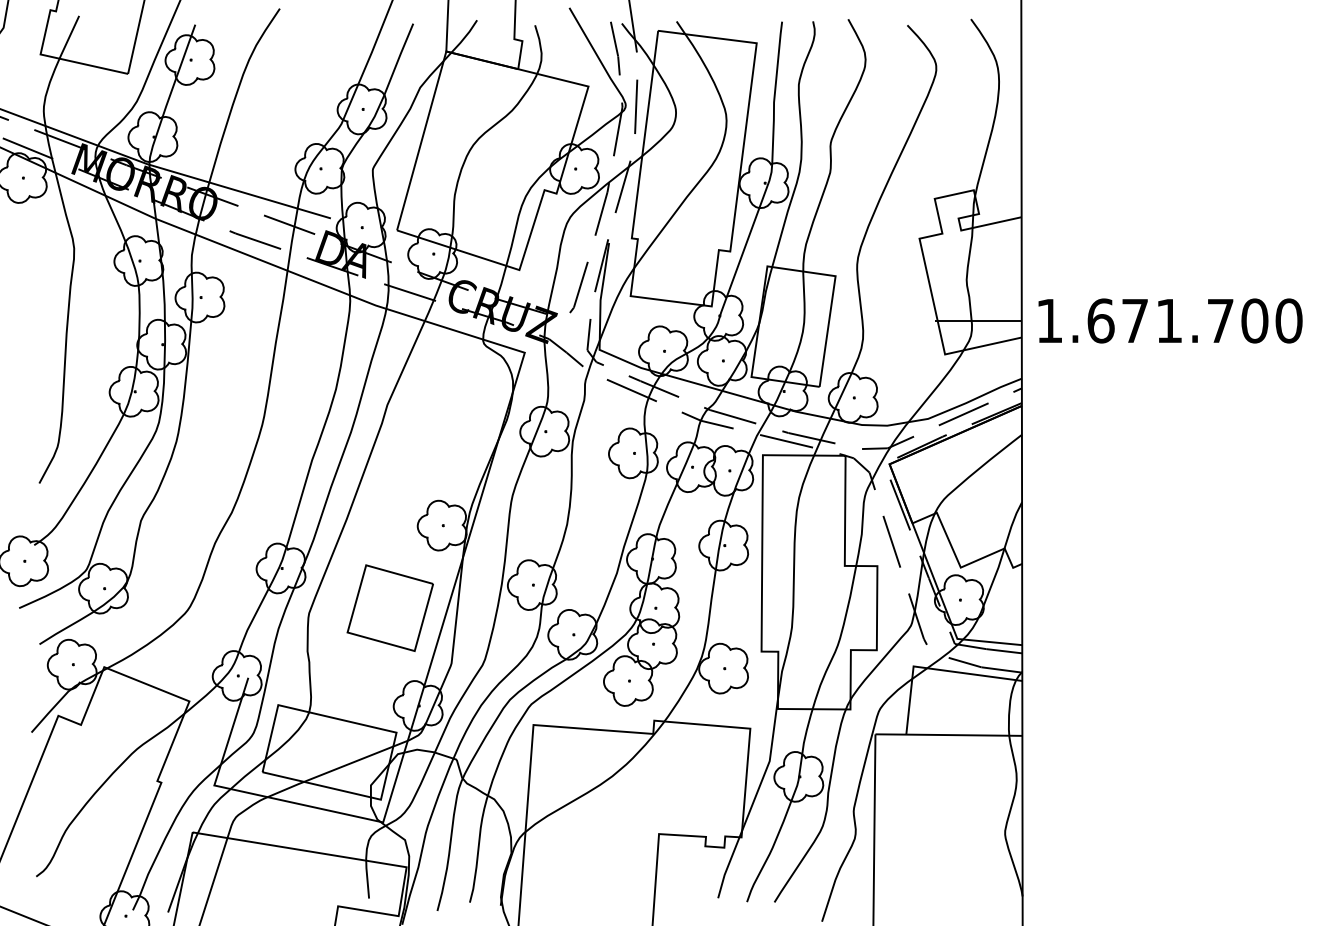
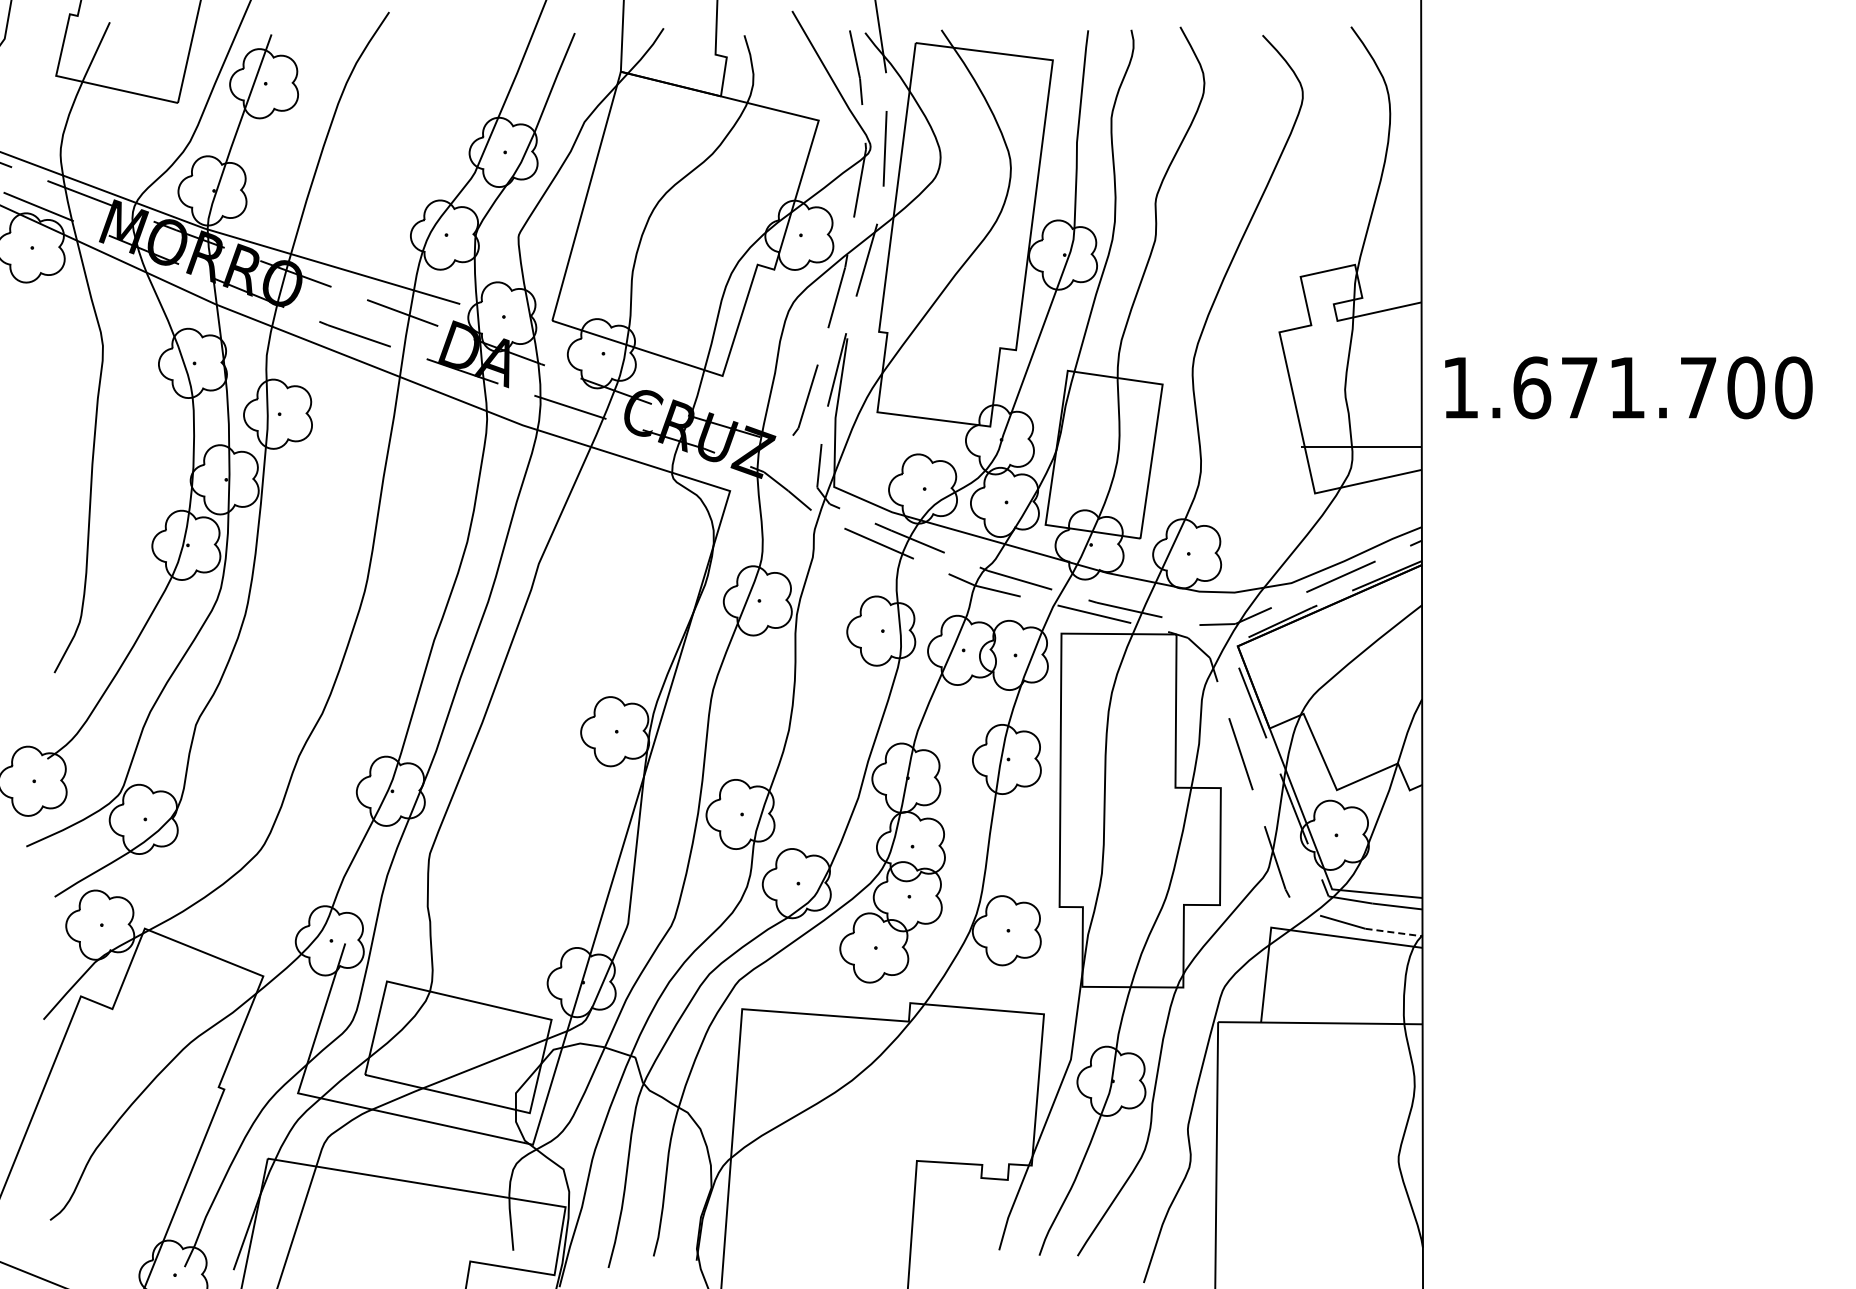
text: (1170, 320) -> (1628, 387), moved
part: (390, 608) -> (542, 846), removed
line: (1002, 669) -> (1394, 932), solid -> dashed

